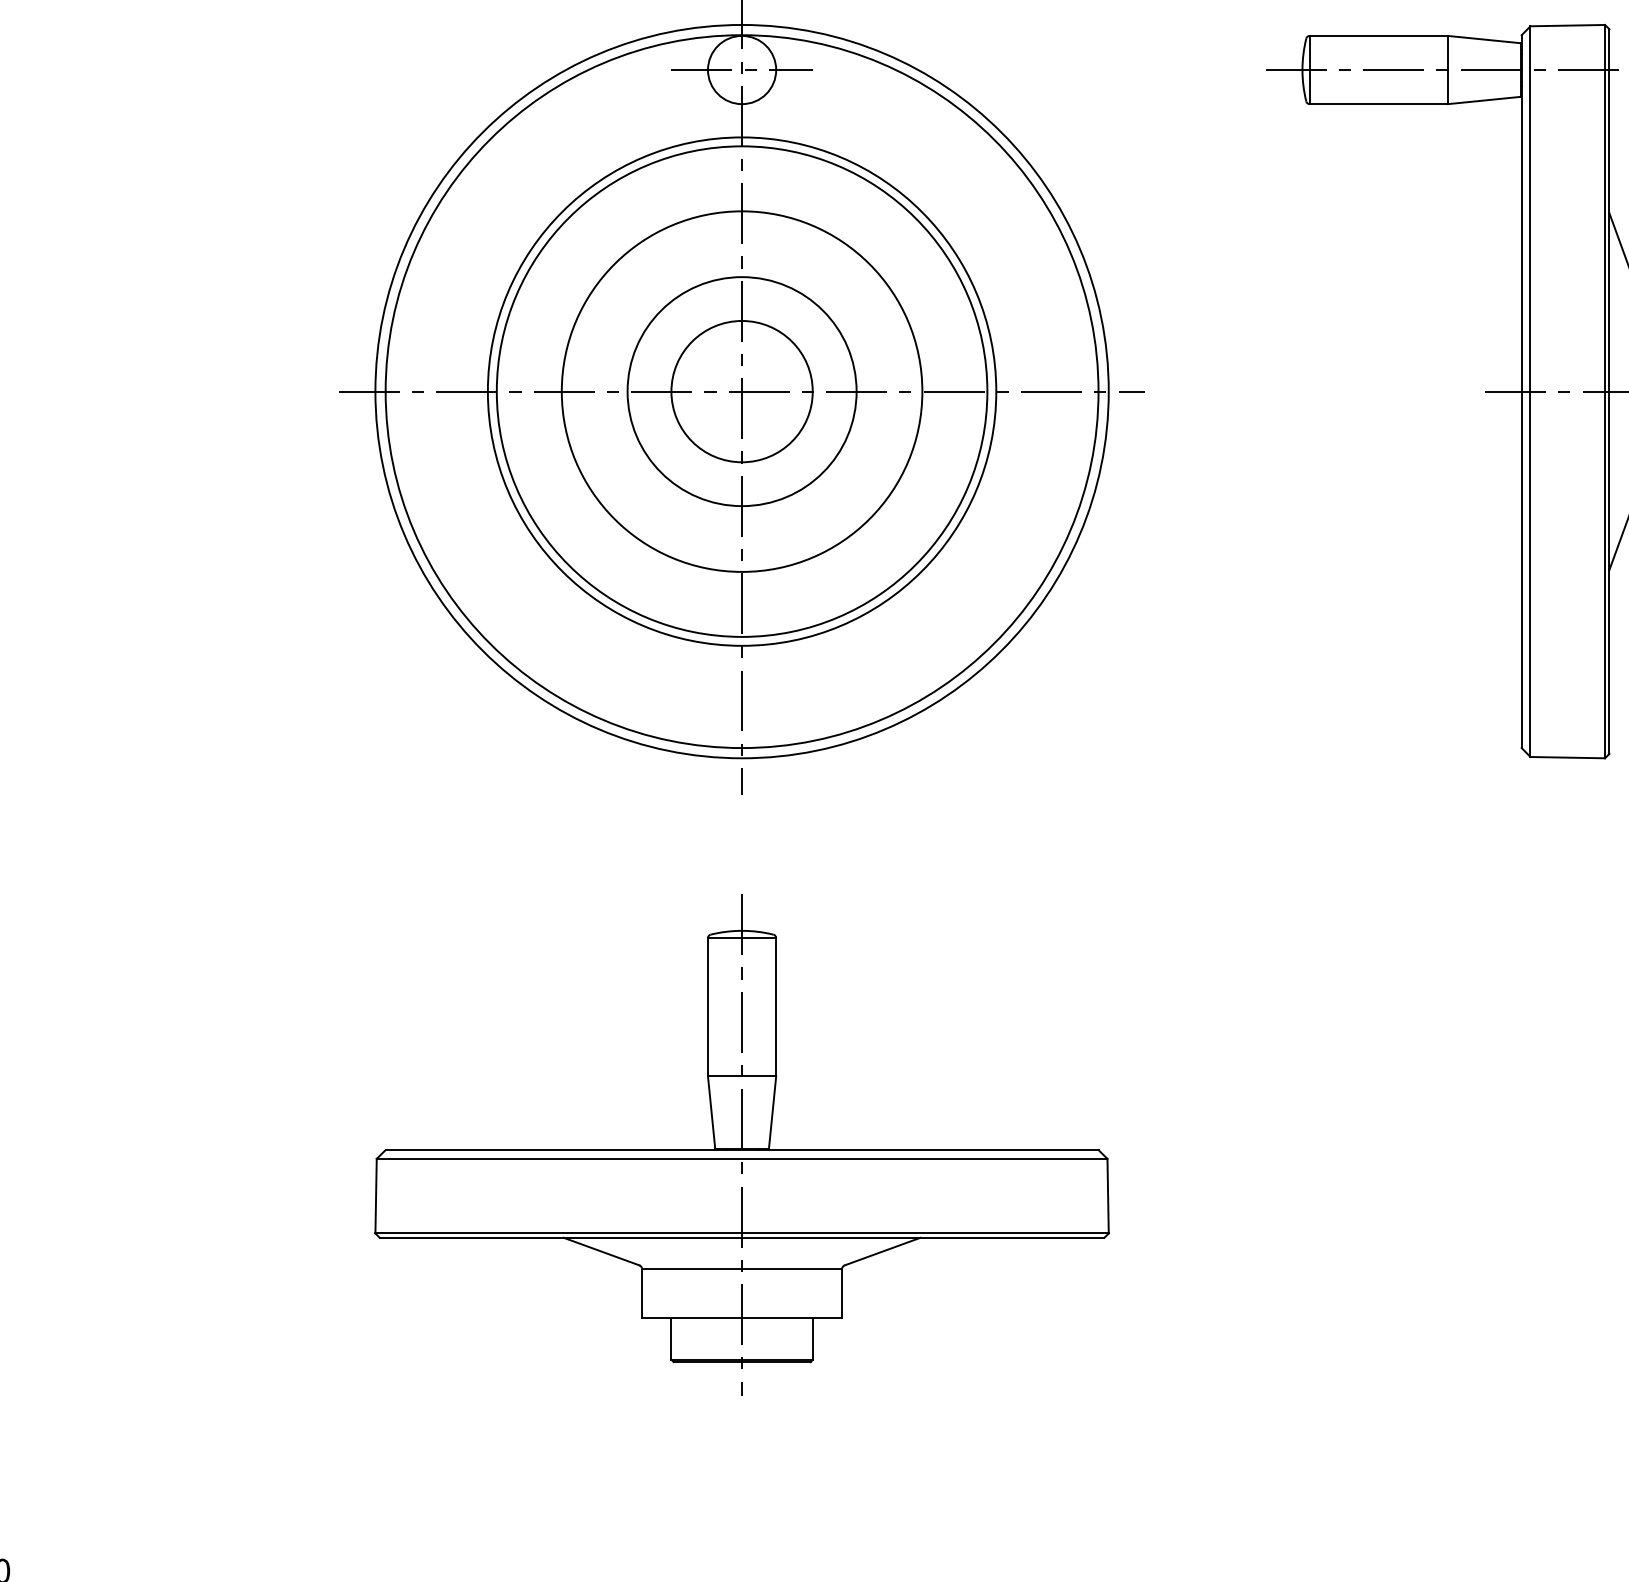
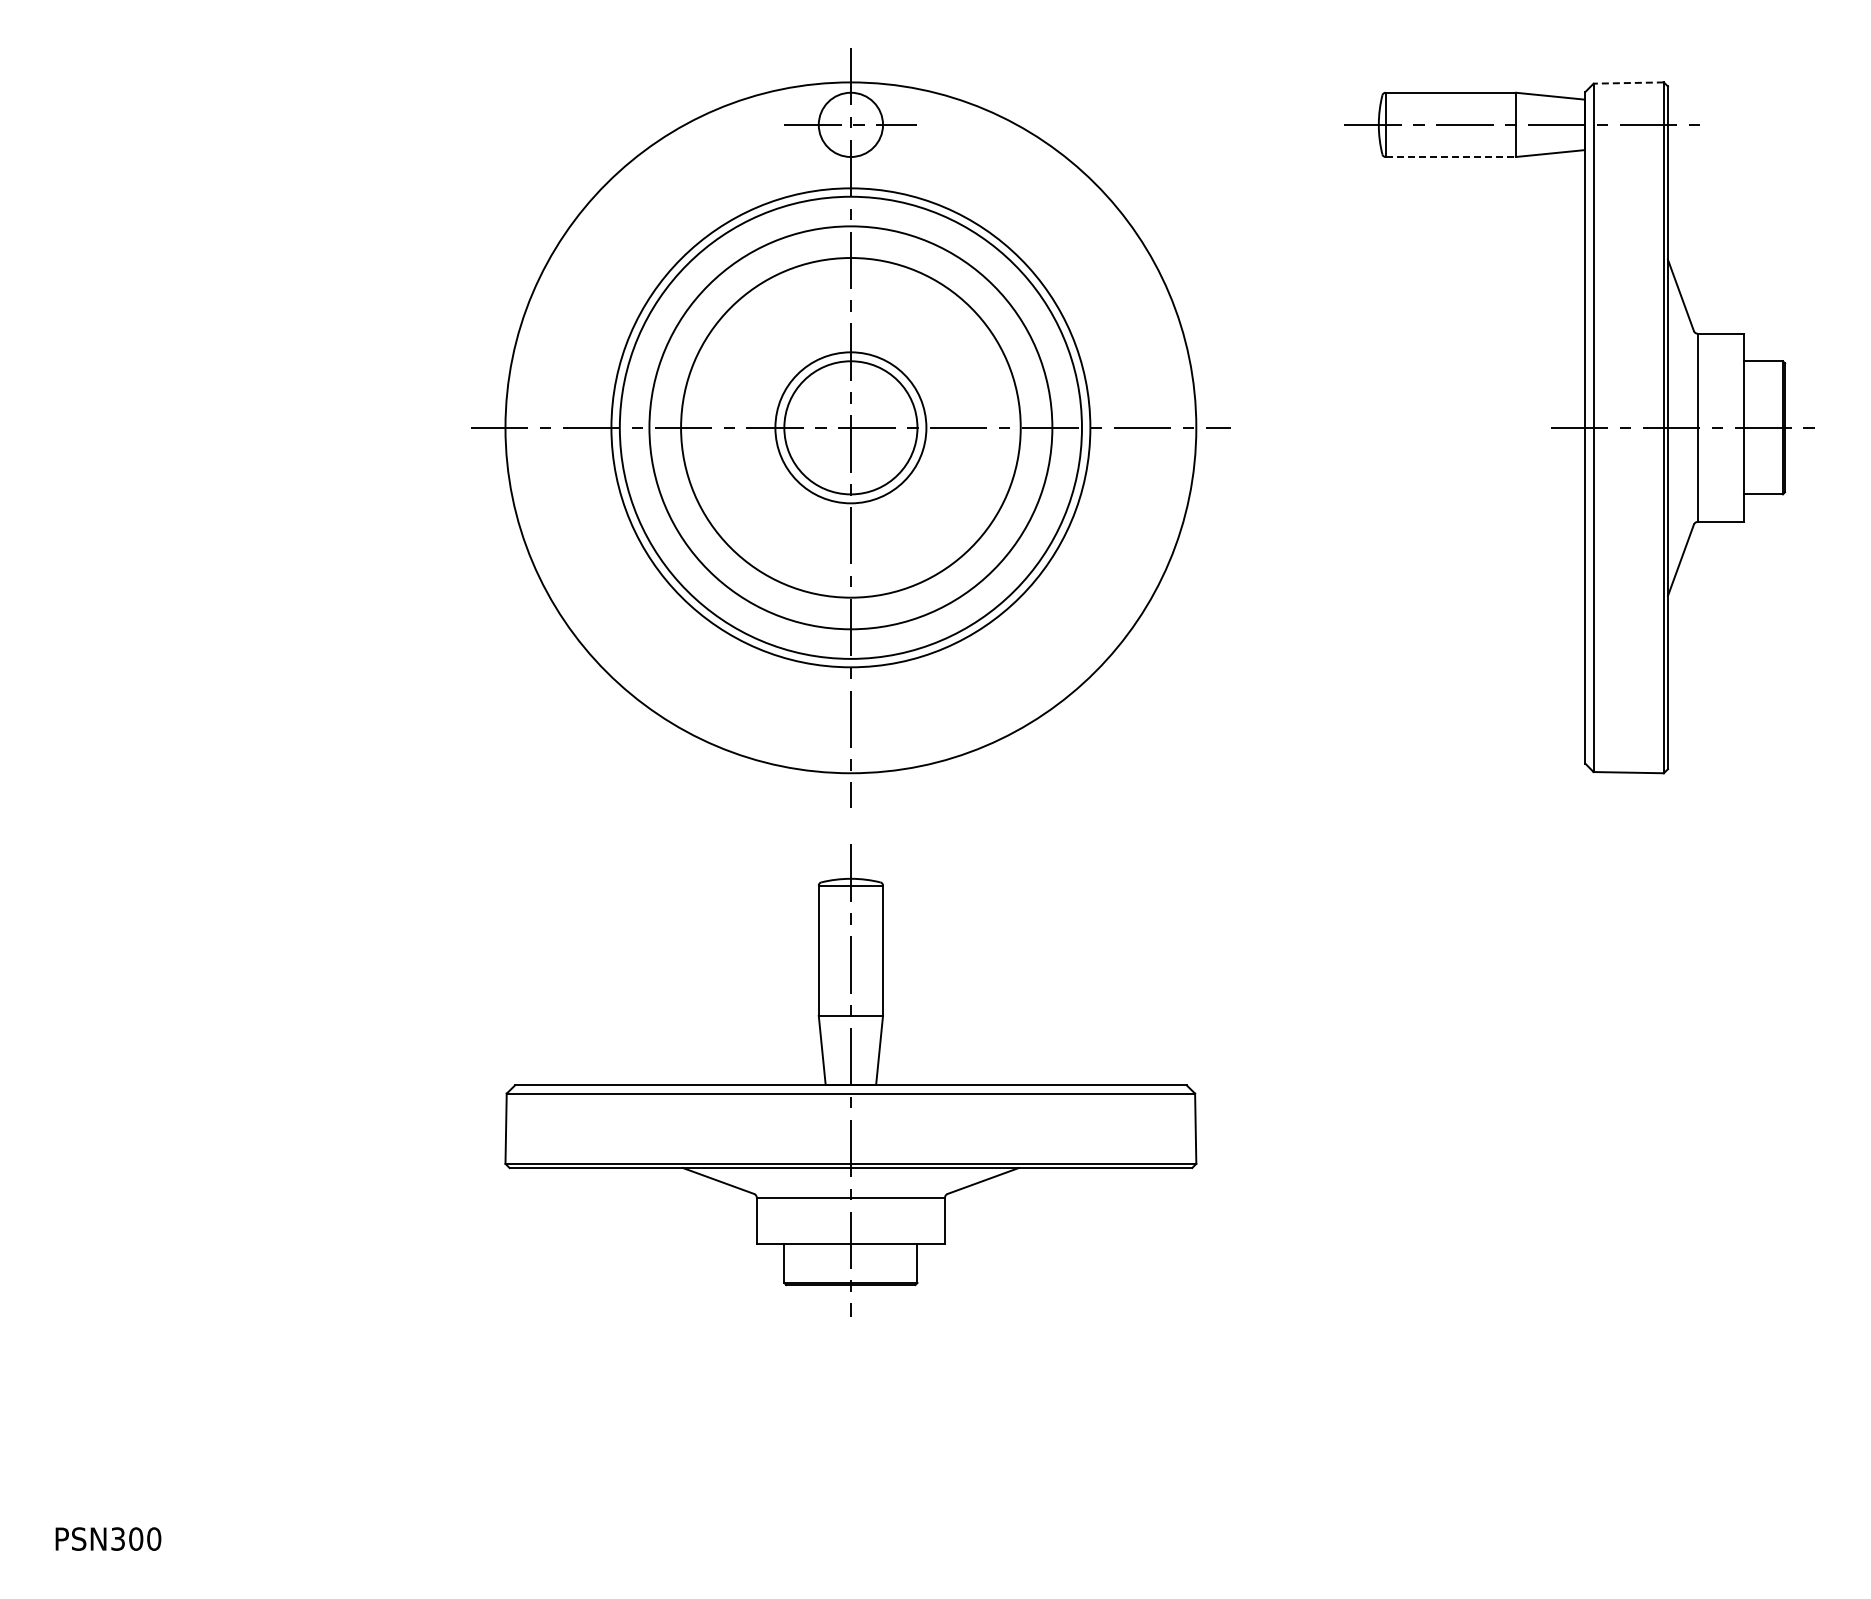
line: (1567, 26) -> (1628, 83), solid -> dashed
line: (1379, 104) -> (1451, 157), solid -> dashed
circle: (741, 391) -> (850, 427), size x0.6
circle: (741, 391) -> (850, 427), size x0.7
part: (741, 1144) -> (850, 1080), moved

